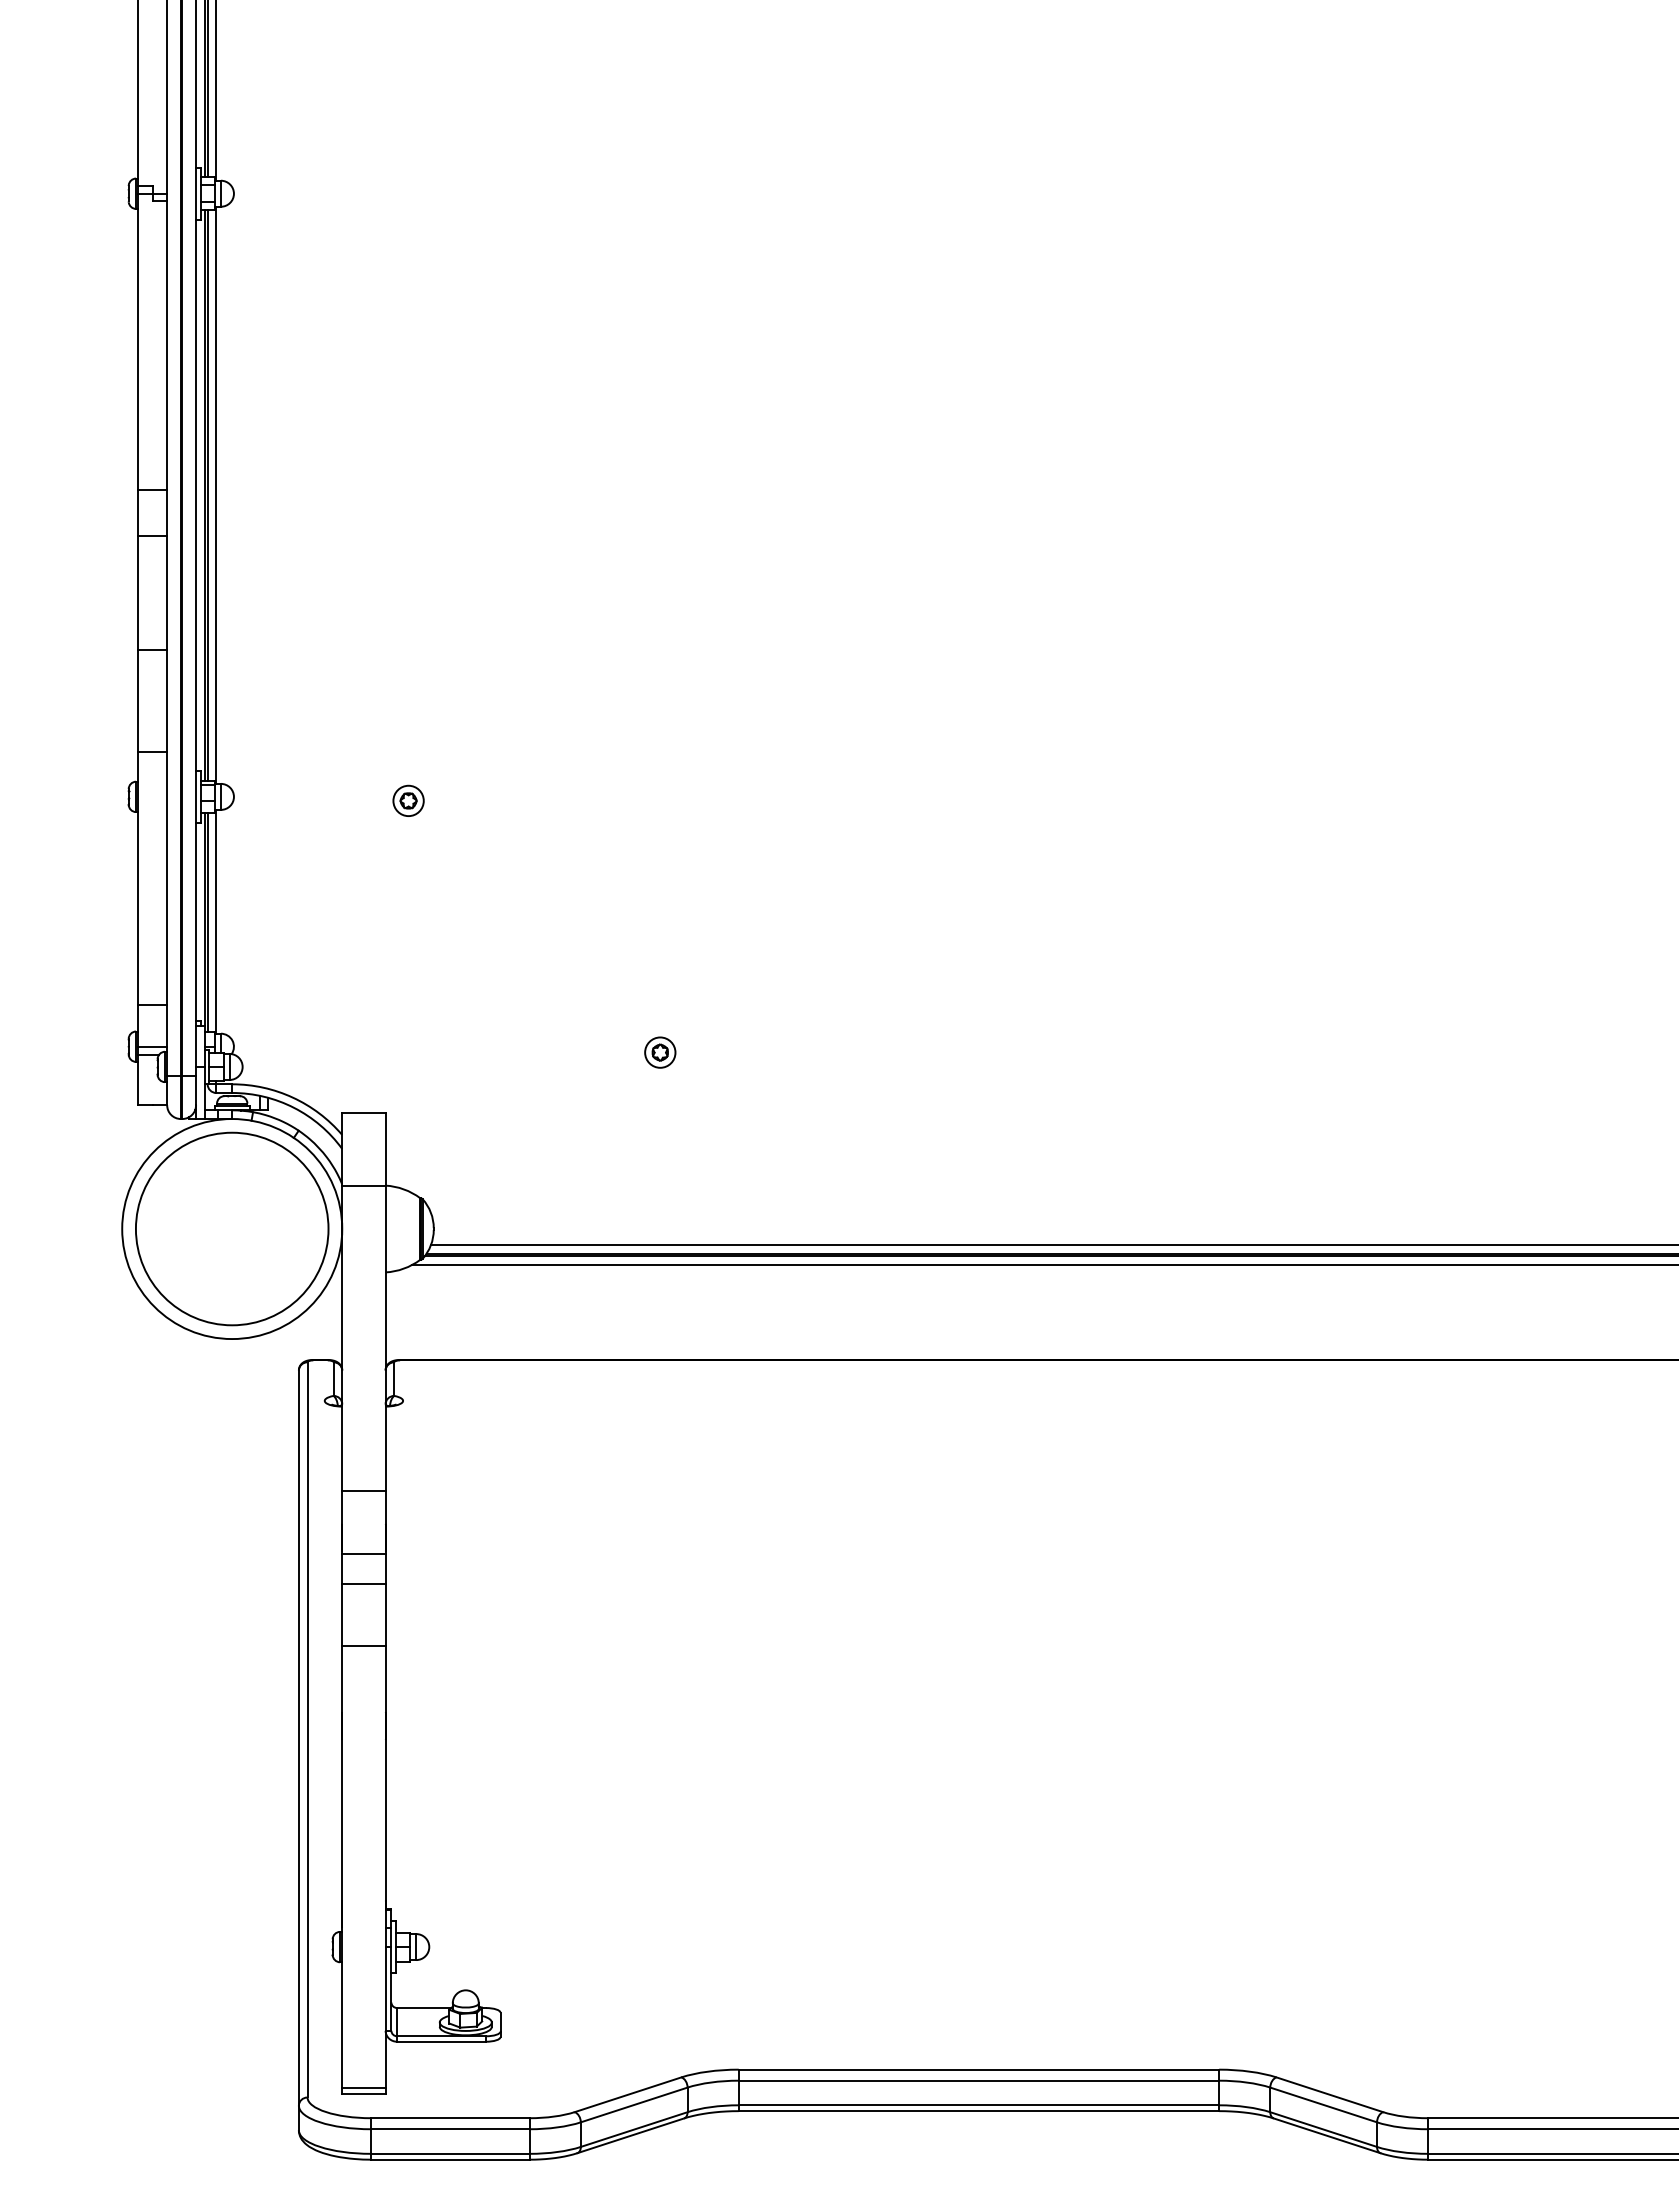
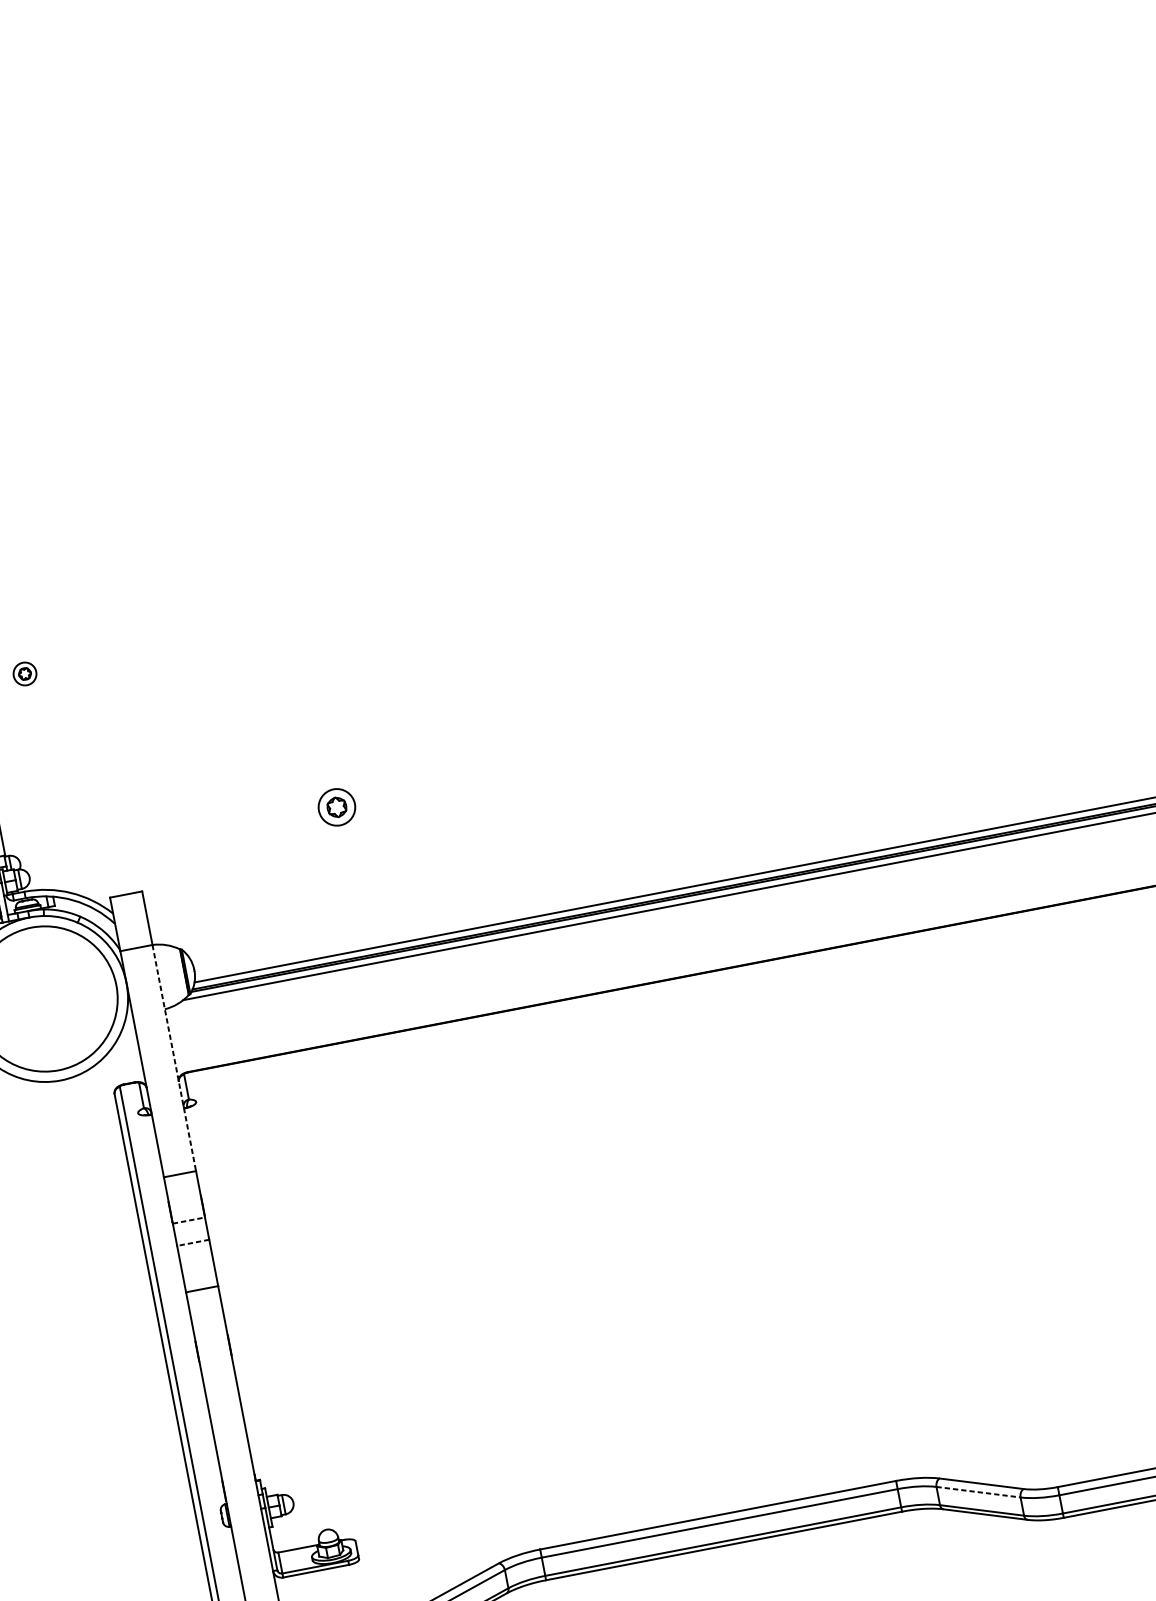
part: (408, 800) -> (24, 673), moved
part: (660, 1052) -> (337, 807), size x1.6
line: (385, 1338) -> (174, 1058), solid -> dashed
line: (363, 1553) -> (188, 1220), solid -> dashed
line: (363, 1583) -> (192, 1242), solid -> dashed
line: (1324, 2105) -> (979, 1492), solid -> dashed

